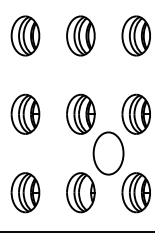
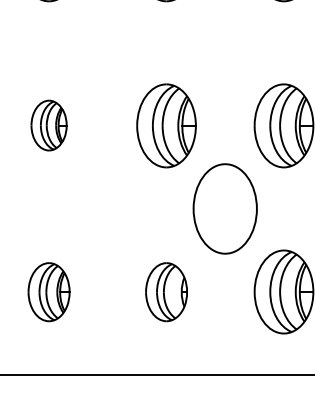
part: (25, 113) -> (49, 124), size x0.6
part: (25, 192) -> (49, 291), size x0.7
part: (80, 192) -> (165, 291), size x0.7

